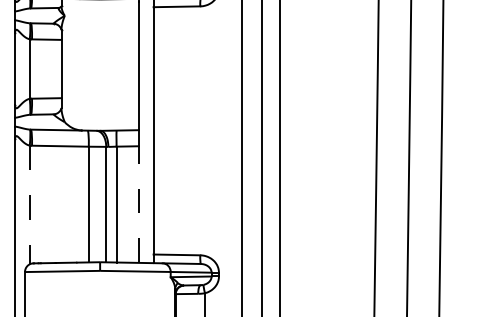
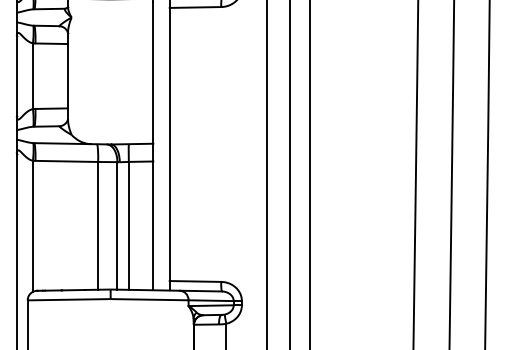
line: (138, 204) -> (153, 225), dashed -> solid
line: (29, 205) -> (32, 226), dashed -> solid

